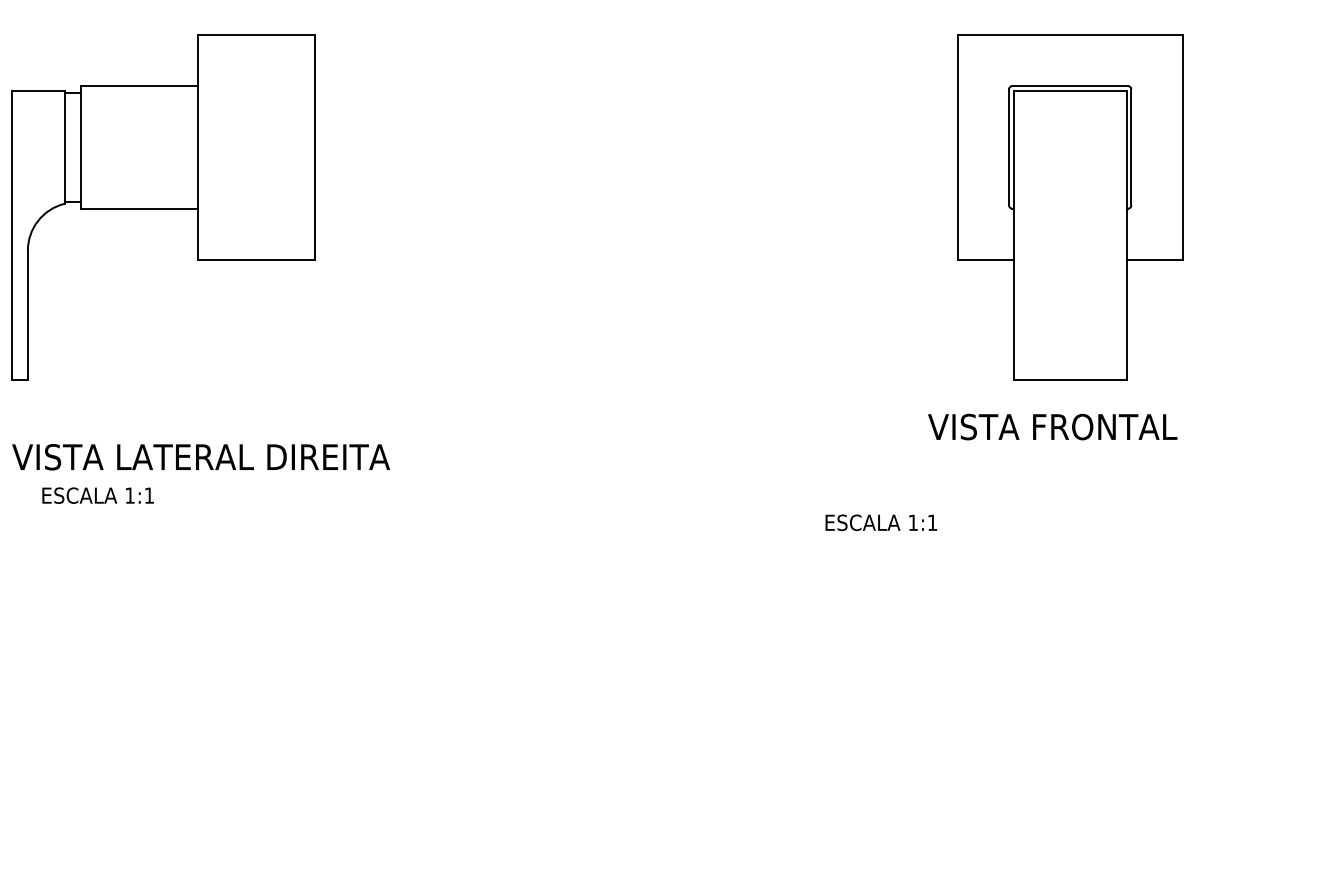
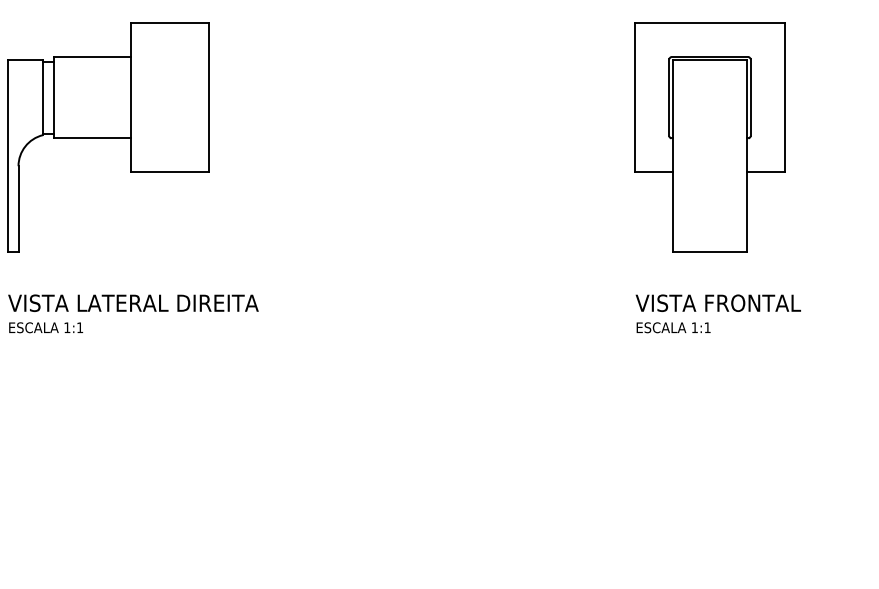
text: (1051, 425) -> (717, 302), moved
text: (98, 495) -> (46, 327), moved
text: (881, 522) -> (673, 327), moved

